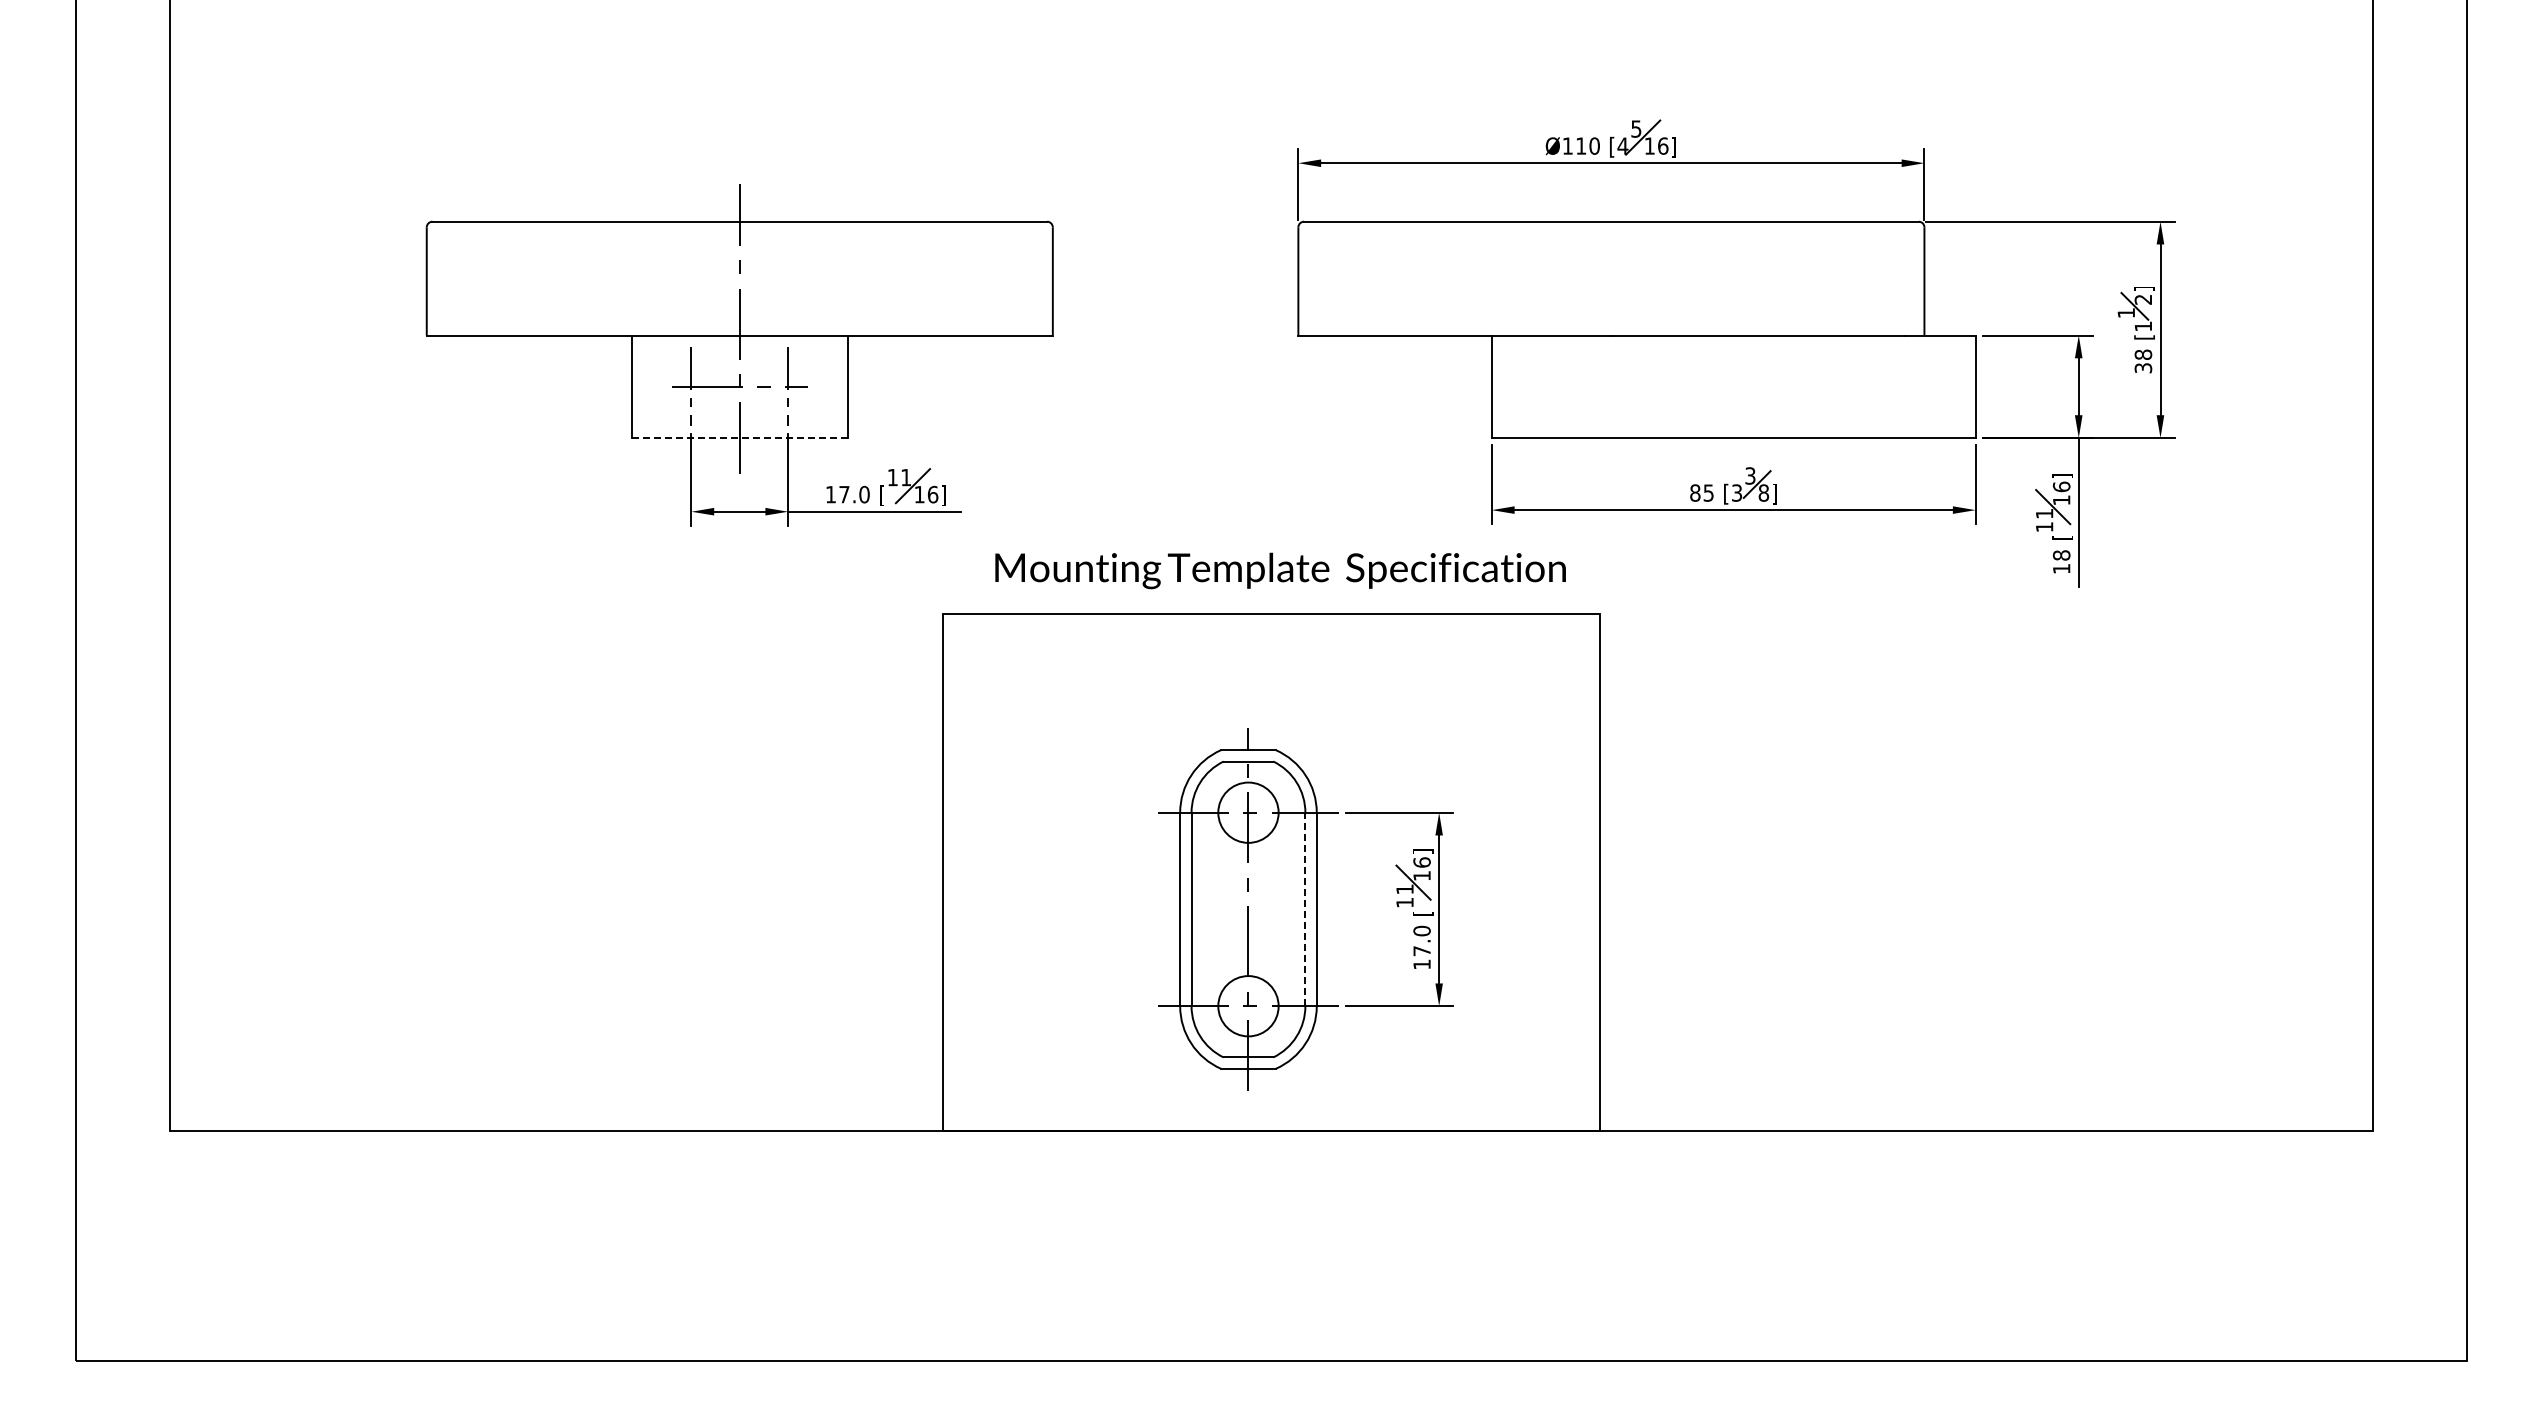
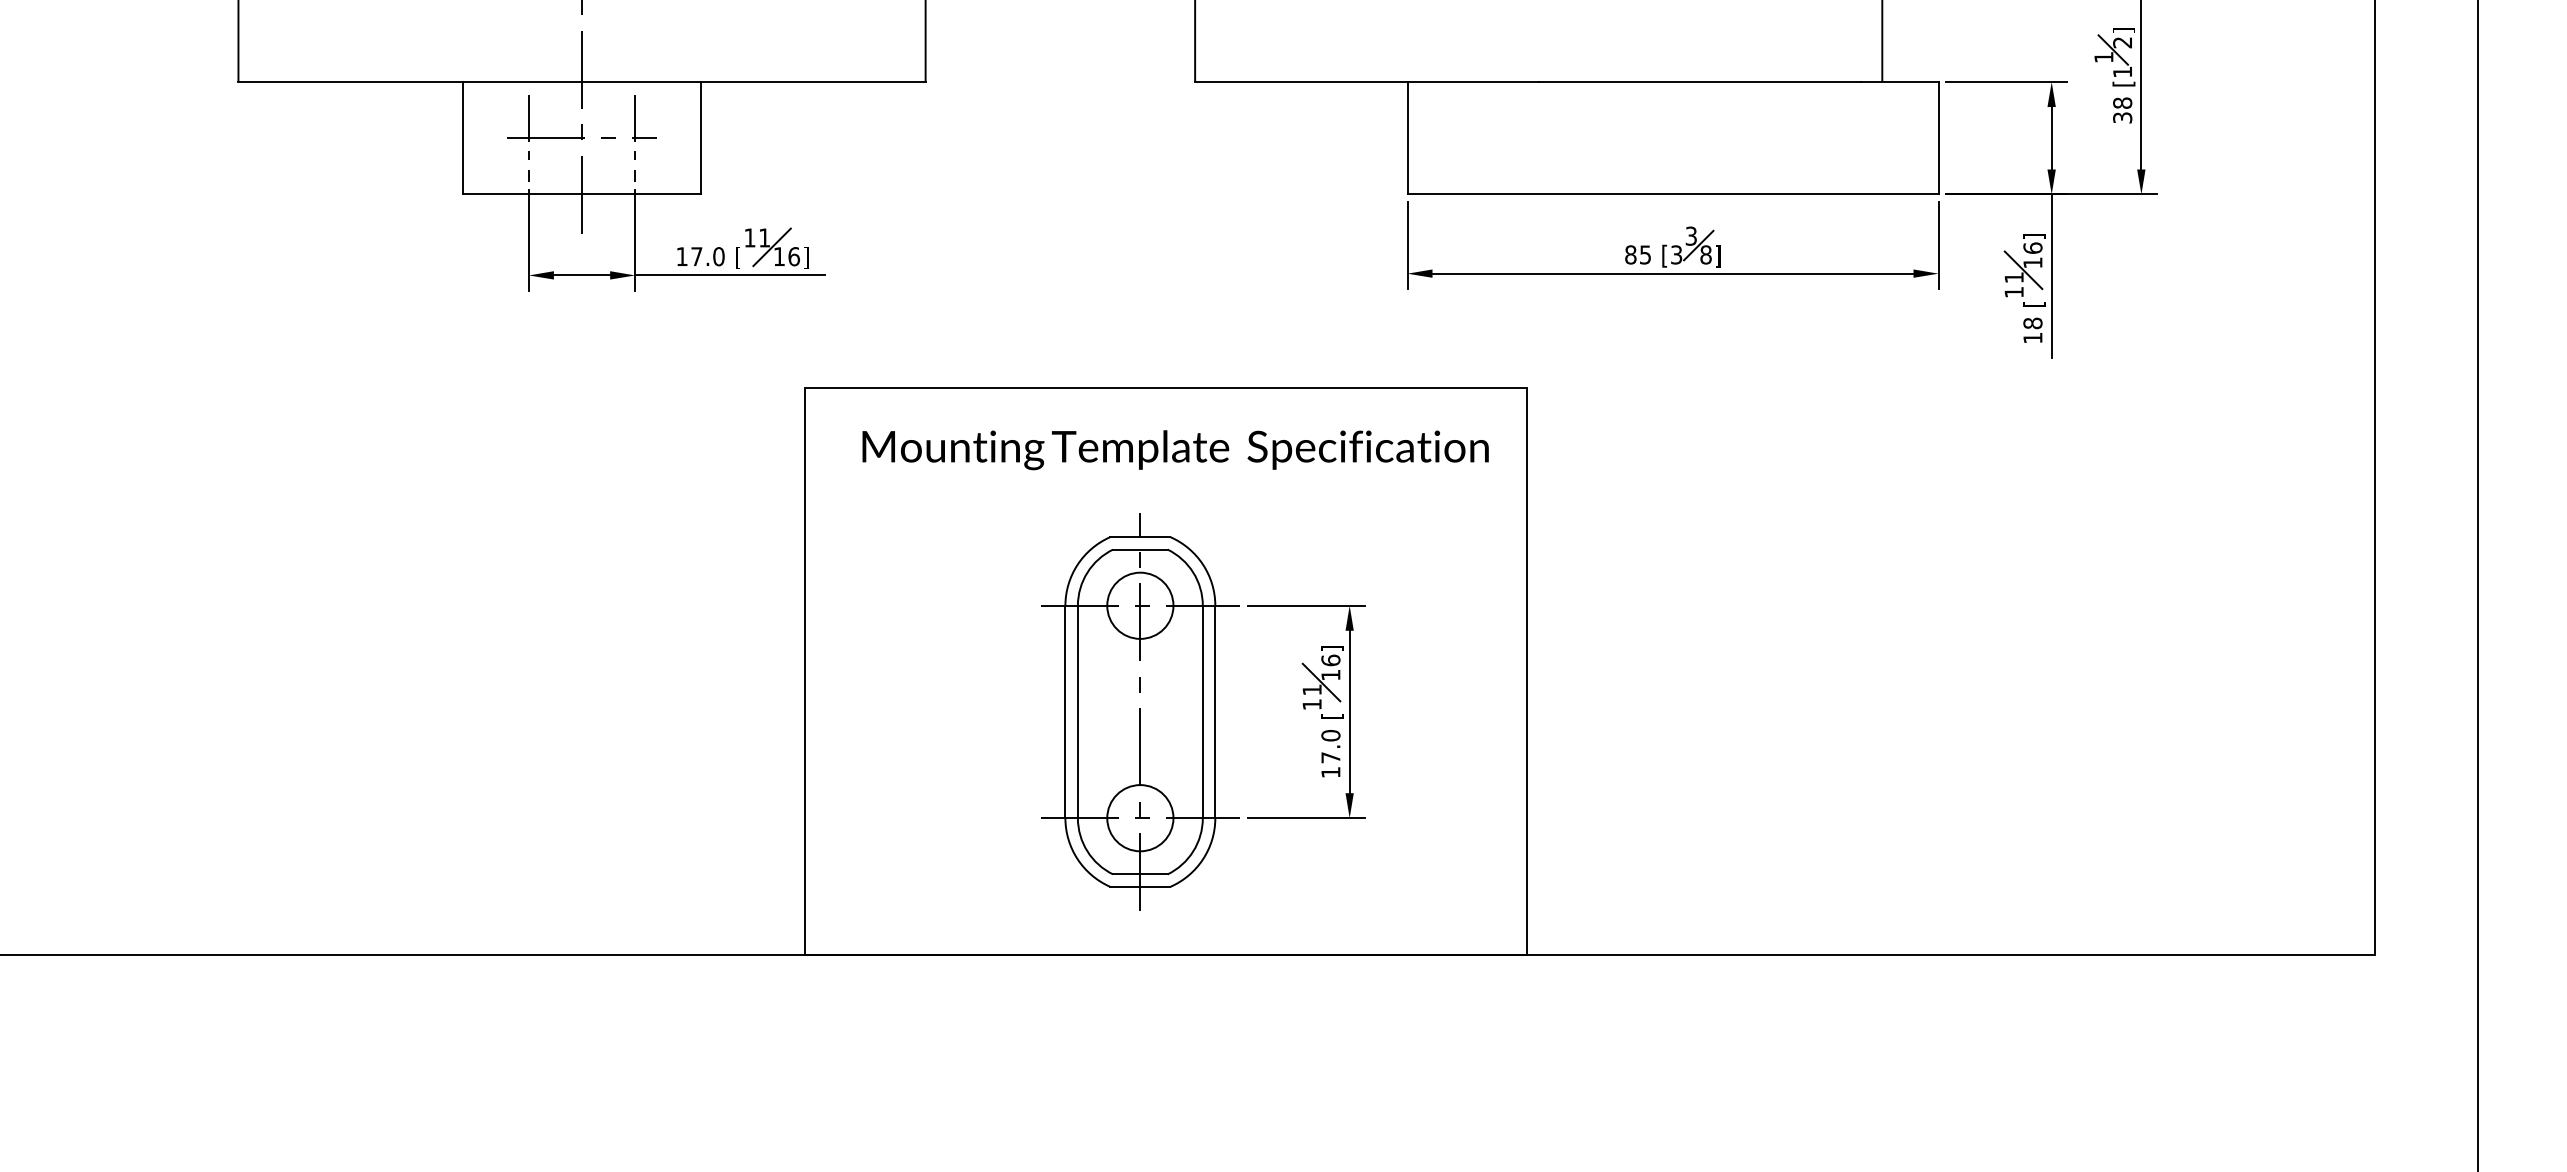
line: (740, 437) -> (582, 193), dashed -> solid
text: (1280, 570) -> (1175, 449), moved
line: (1305, 909) -> (1202, 712), dashed -> solid

